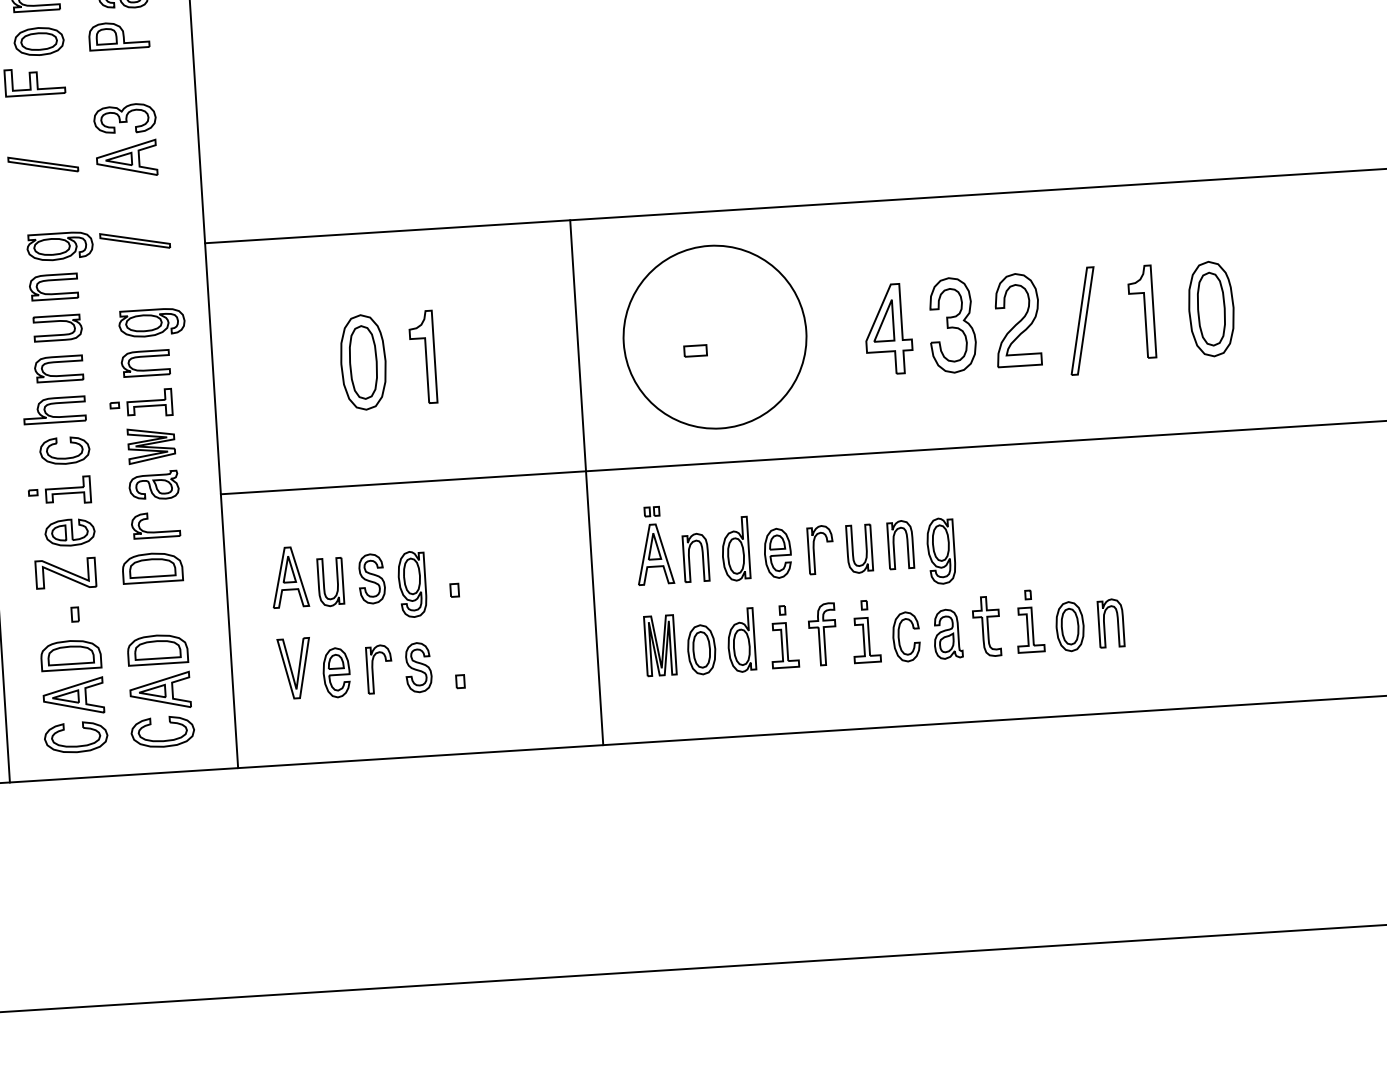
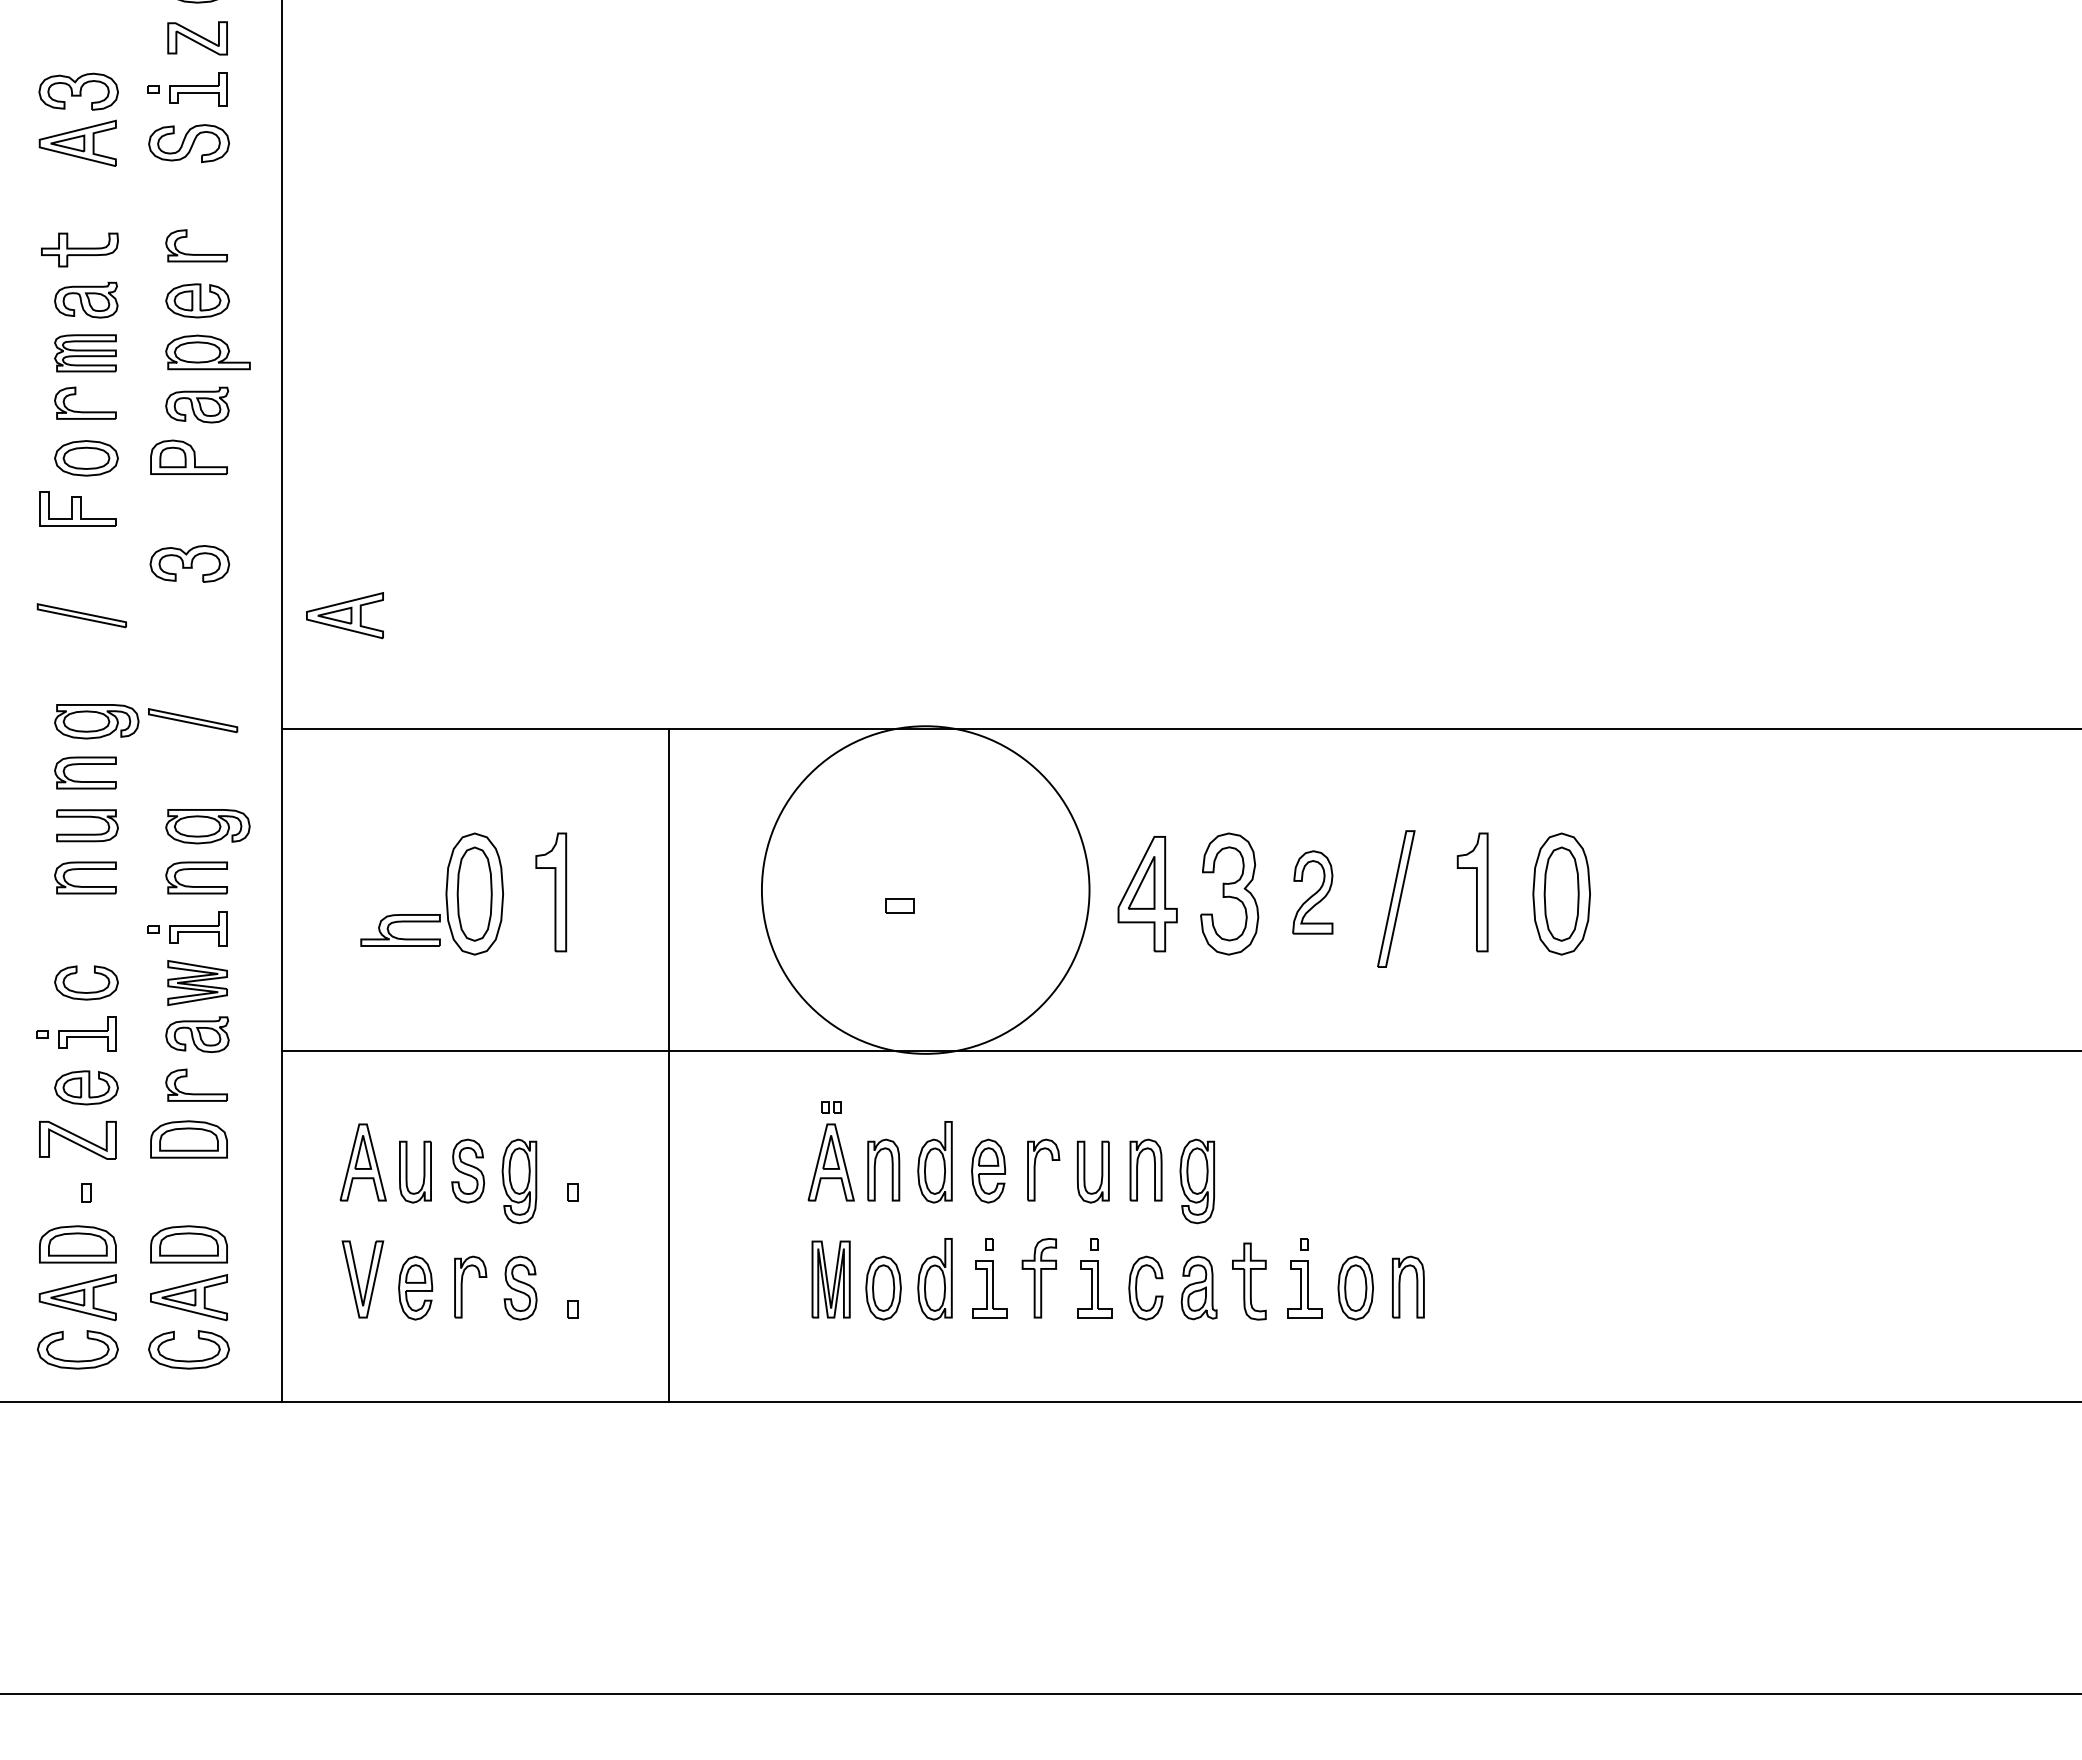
part: (126, 159) -> (344, 615), moved
part: (1016, 320) -> (1312, 892), size x0.7
circle: (714, 337) -> (925, 890), size x1.4
part: (53, 415) -> (398, 937), moved
line: (586, 482) -> (669, 1065), moved

